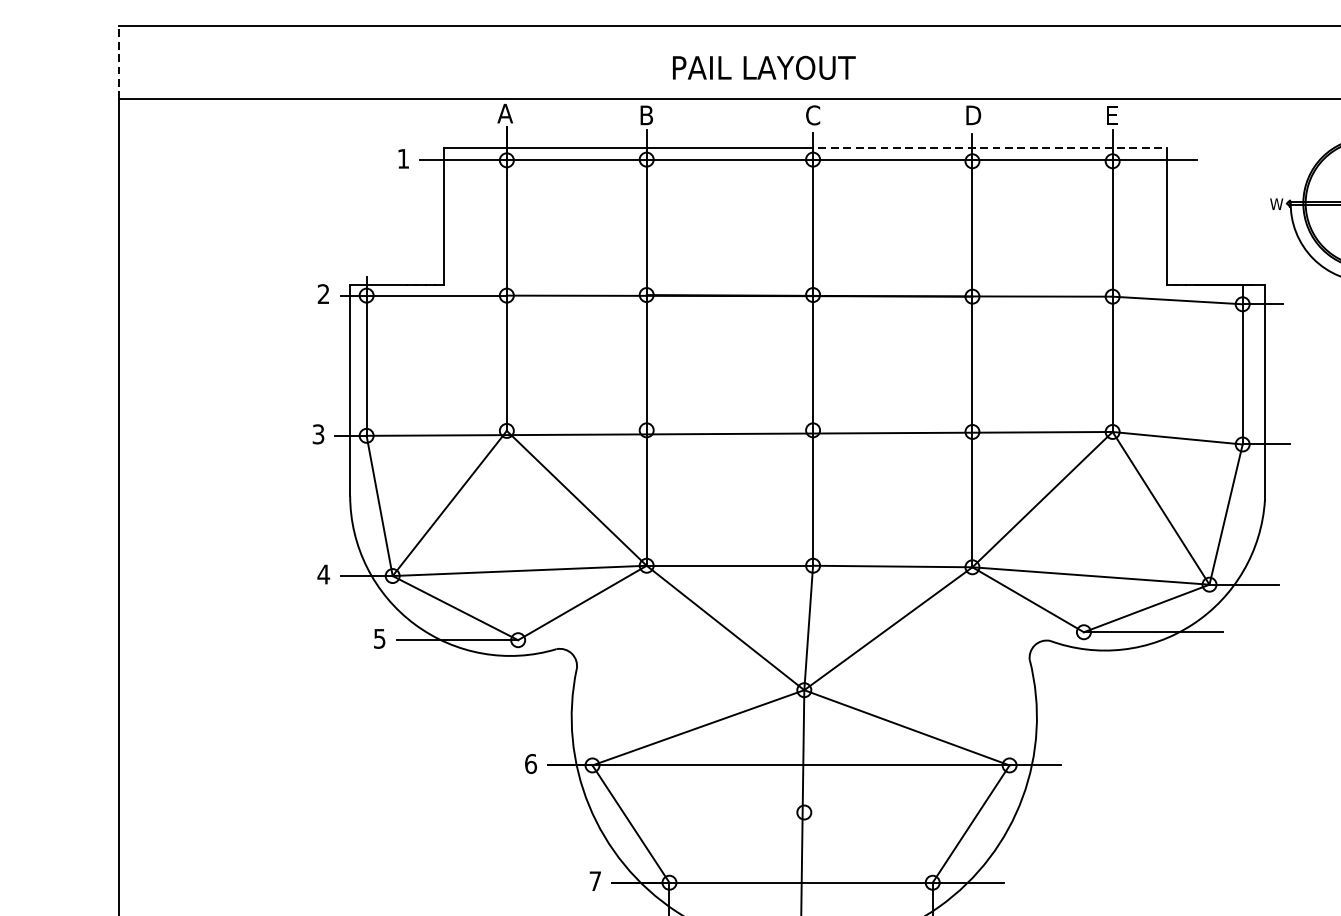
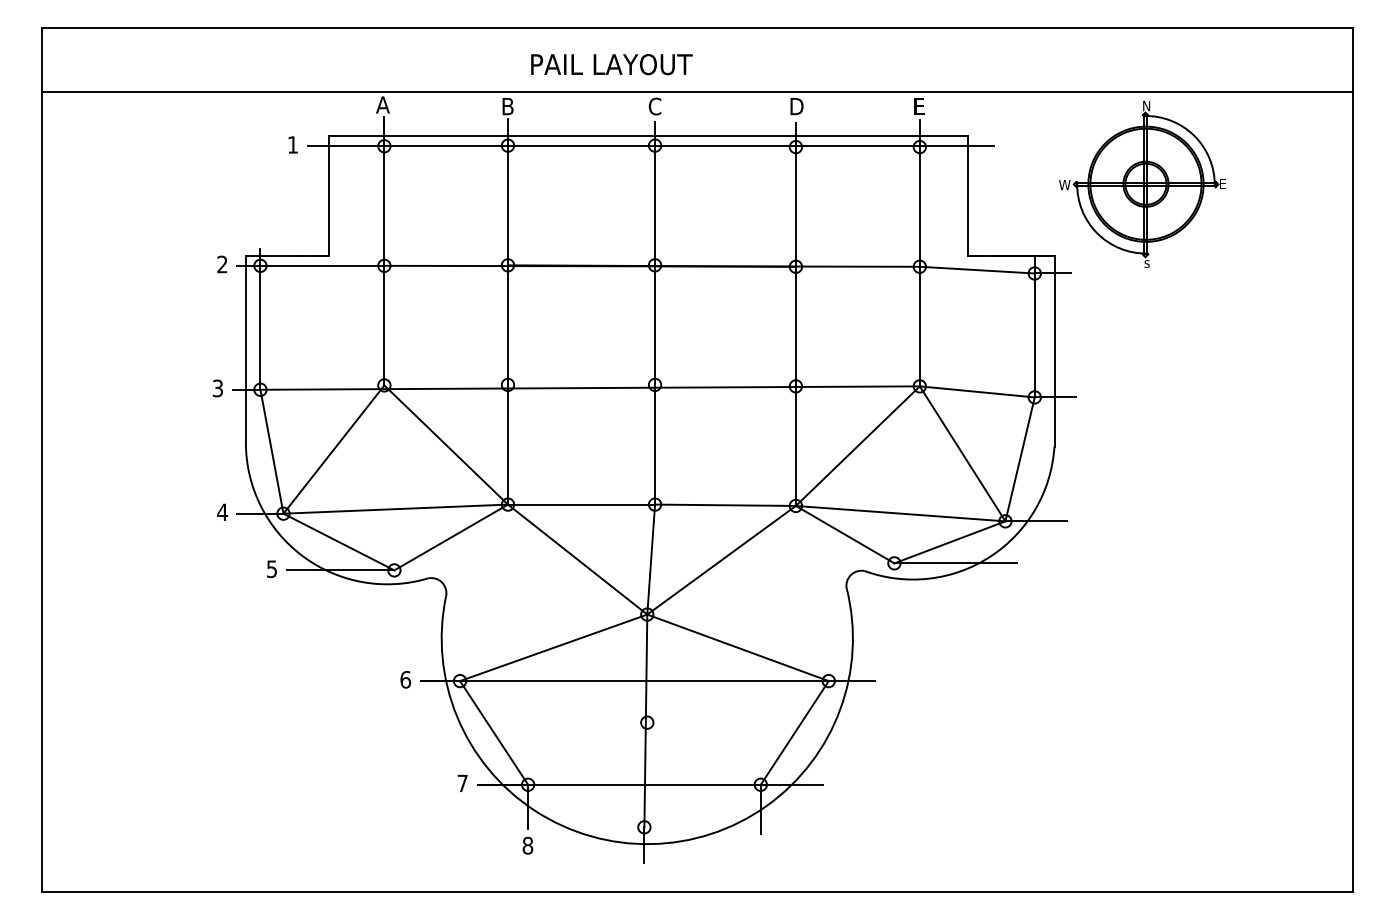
line: (118, 62) -> (41, 59), dashed -> solid
line: (986, 148) -> (808, 135), dashed -> solid

